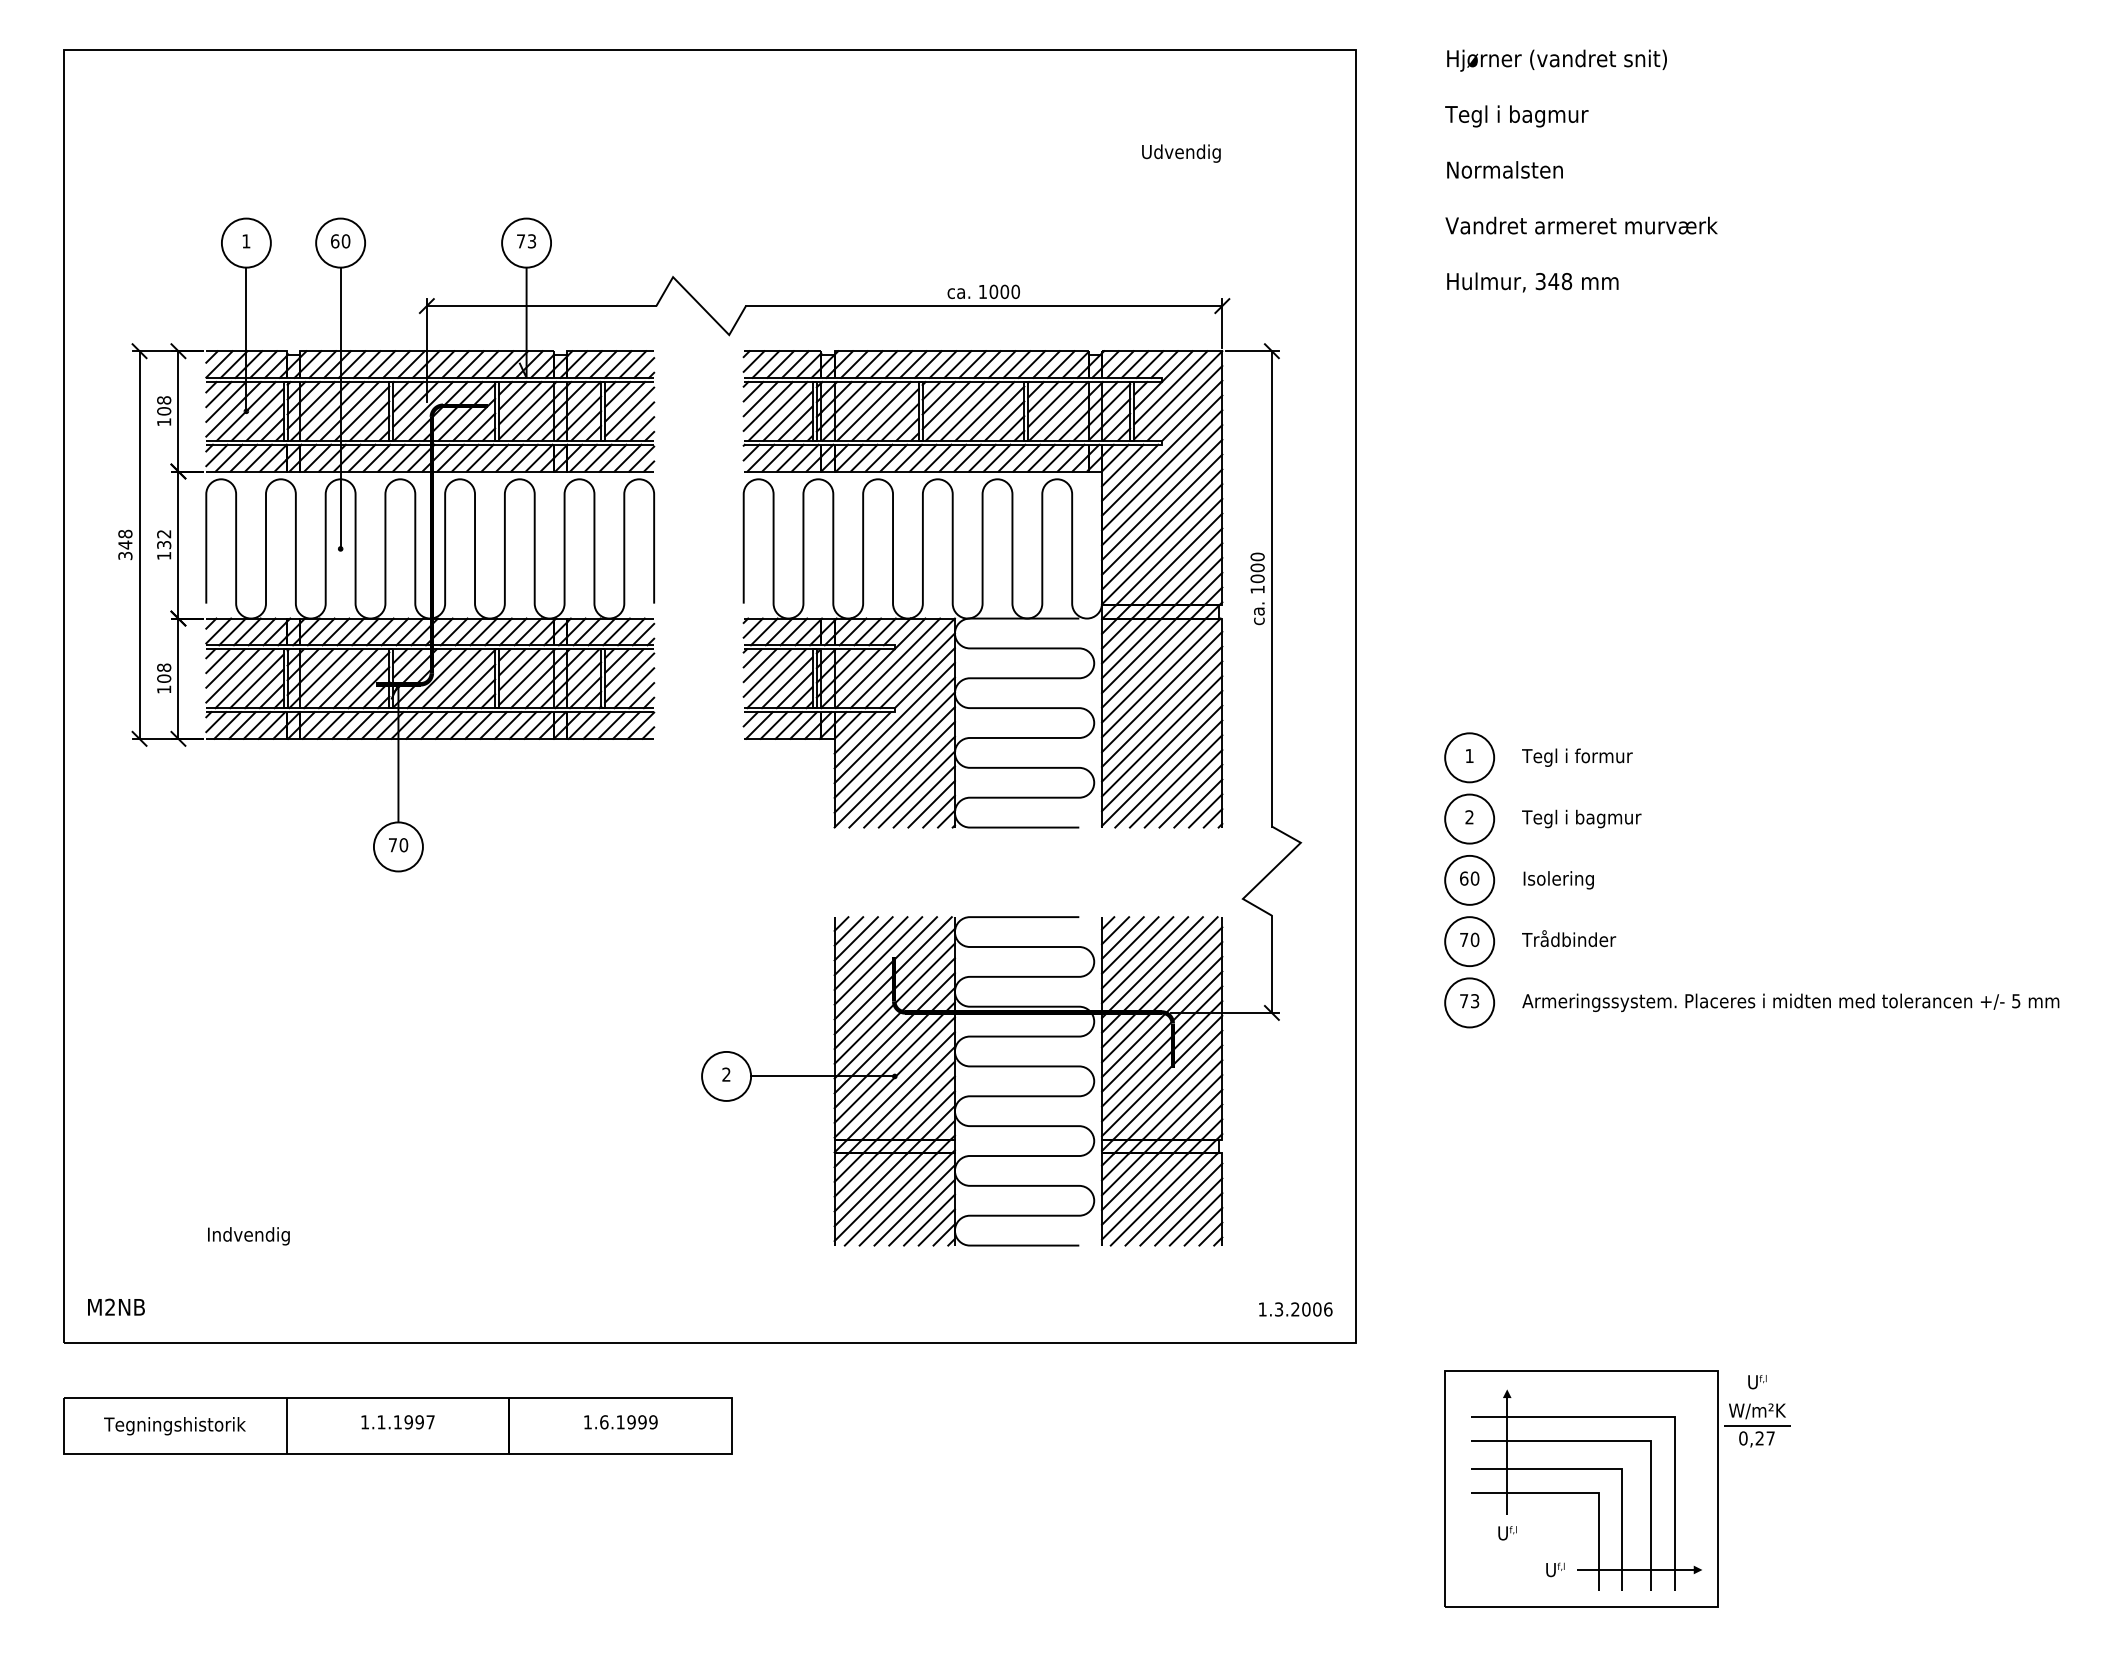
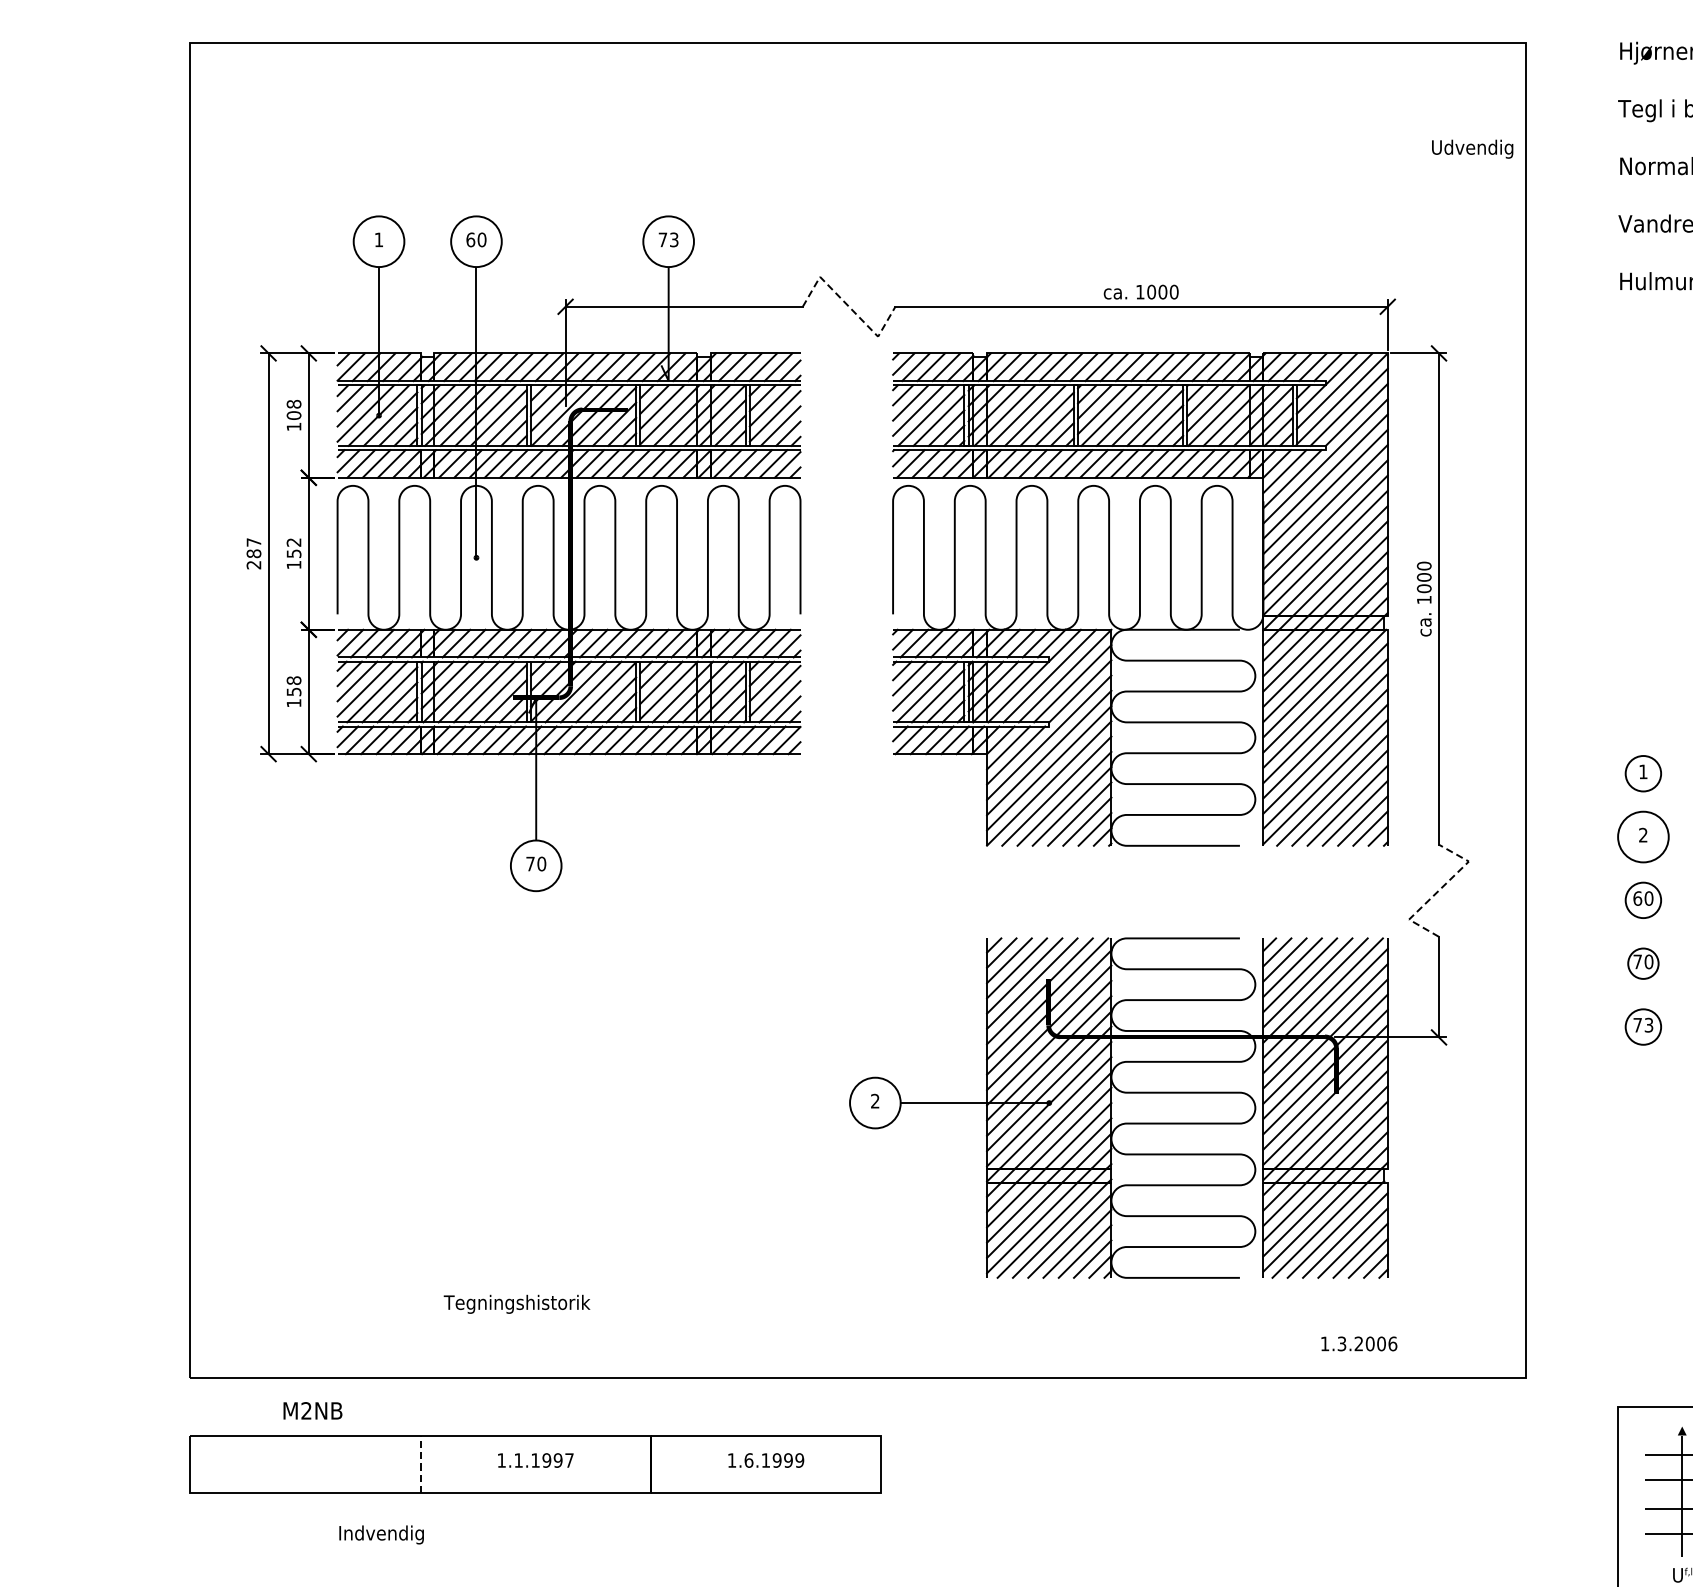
text: (1181, 153) -> (1472, 149), moved
line: (701, 306) -> (849, 307), solid -> dashed
text: (125, 544) -> (254, 553), 348 -> 287
text: (163, 544) -> (293, 553), 132 -> 152
text: (164, 678) -> (294, 691), 108 -> 158
circle: (1469, 757) -> (1643, 773), size x0.7
line: (1272, 870) -> (1439, 890), solid -> dashed
circle: (1469, 879) -> (1643, 899), size x0.7
circle: (1469, 941) -> (1643, 963), size x0.6
circle: (1469, 1002) -> (1643, 1026), size x0.7
text: (248, 1236) -> (381, 1535), moved
text: (116, 1306) -> (313, 1410), moved
text: (1295, 1309) -> (1359, 1343), moved
text: (174, 1426) -> (516, 1304), moved
line: (286, 1426) -> (420, 1464), solid -> dashed

